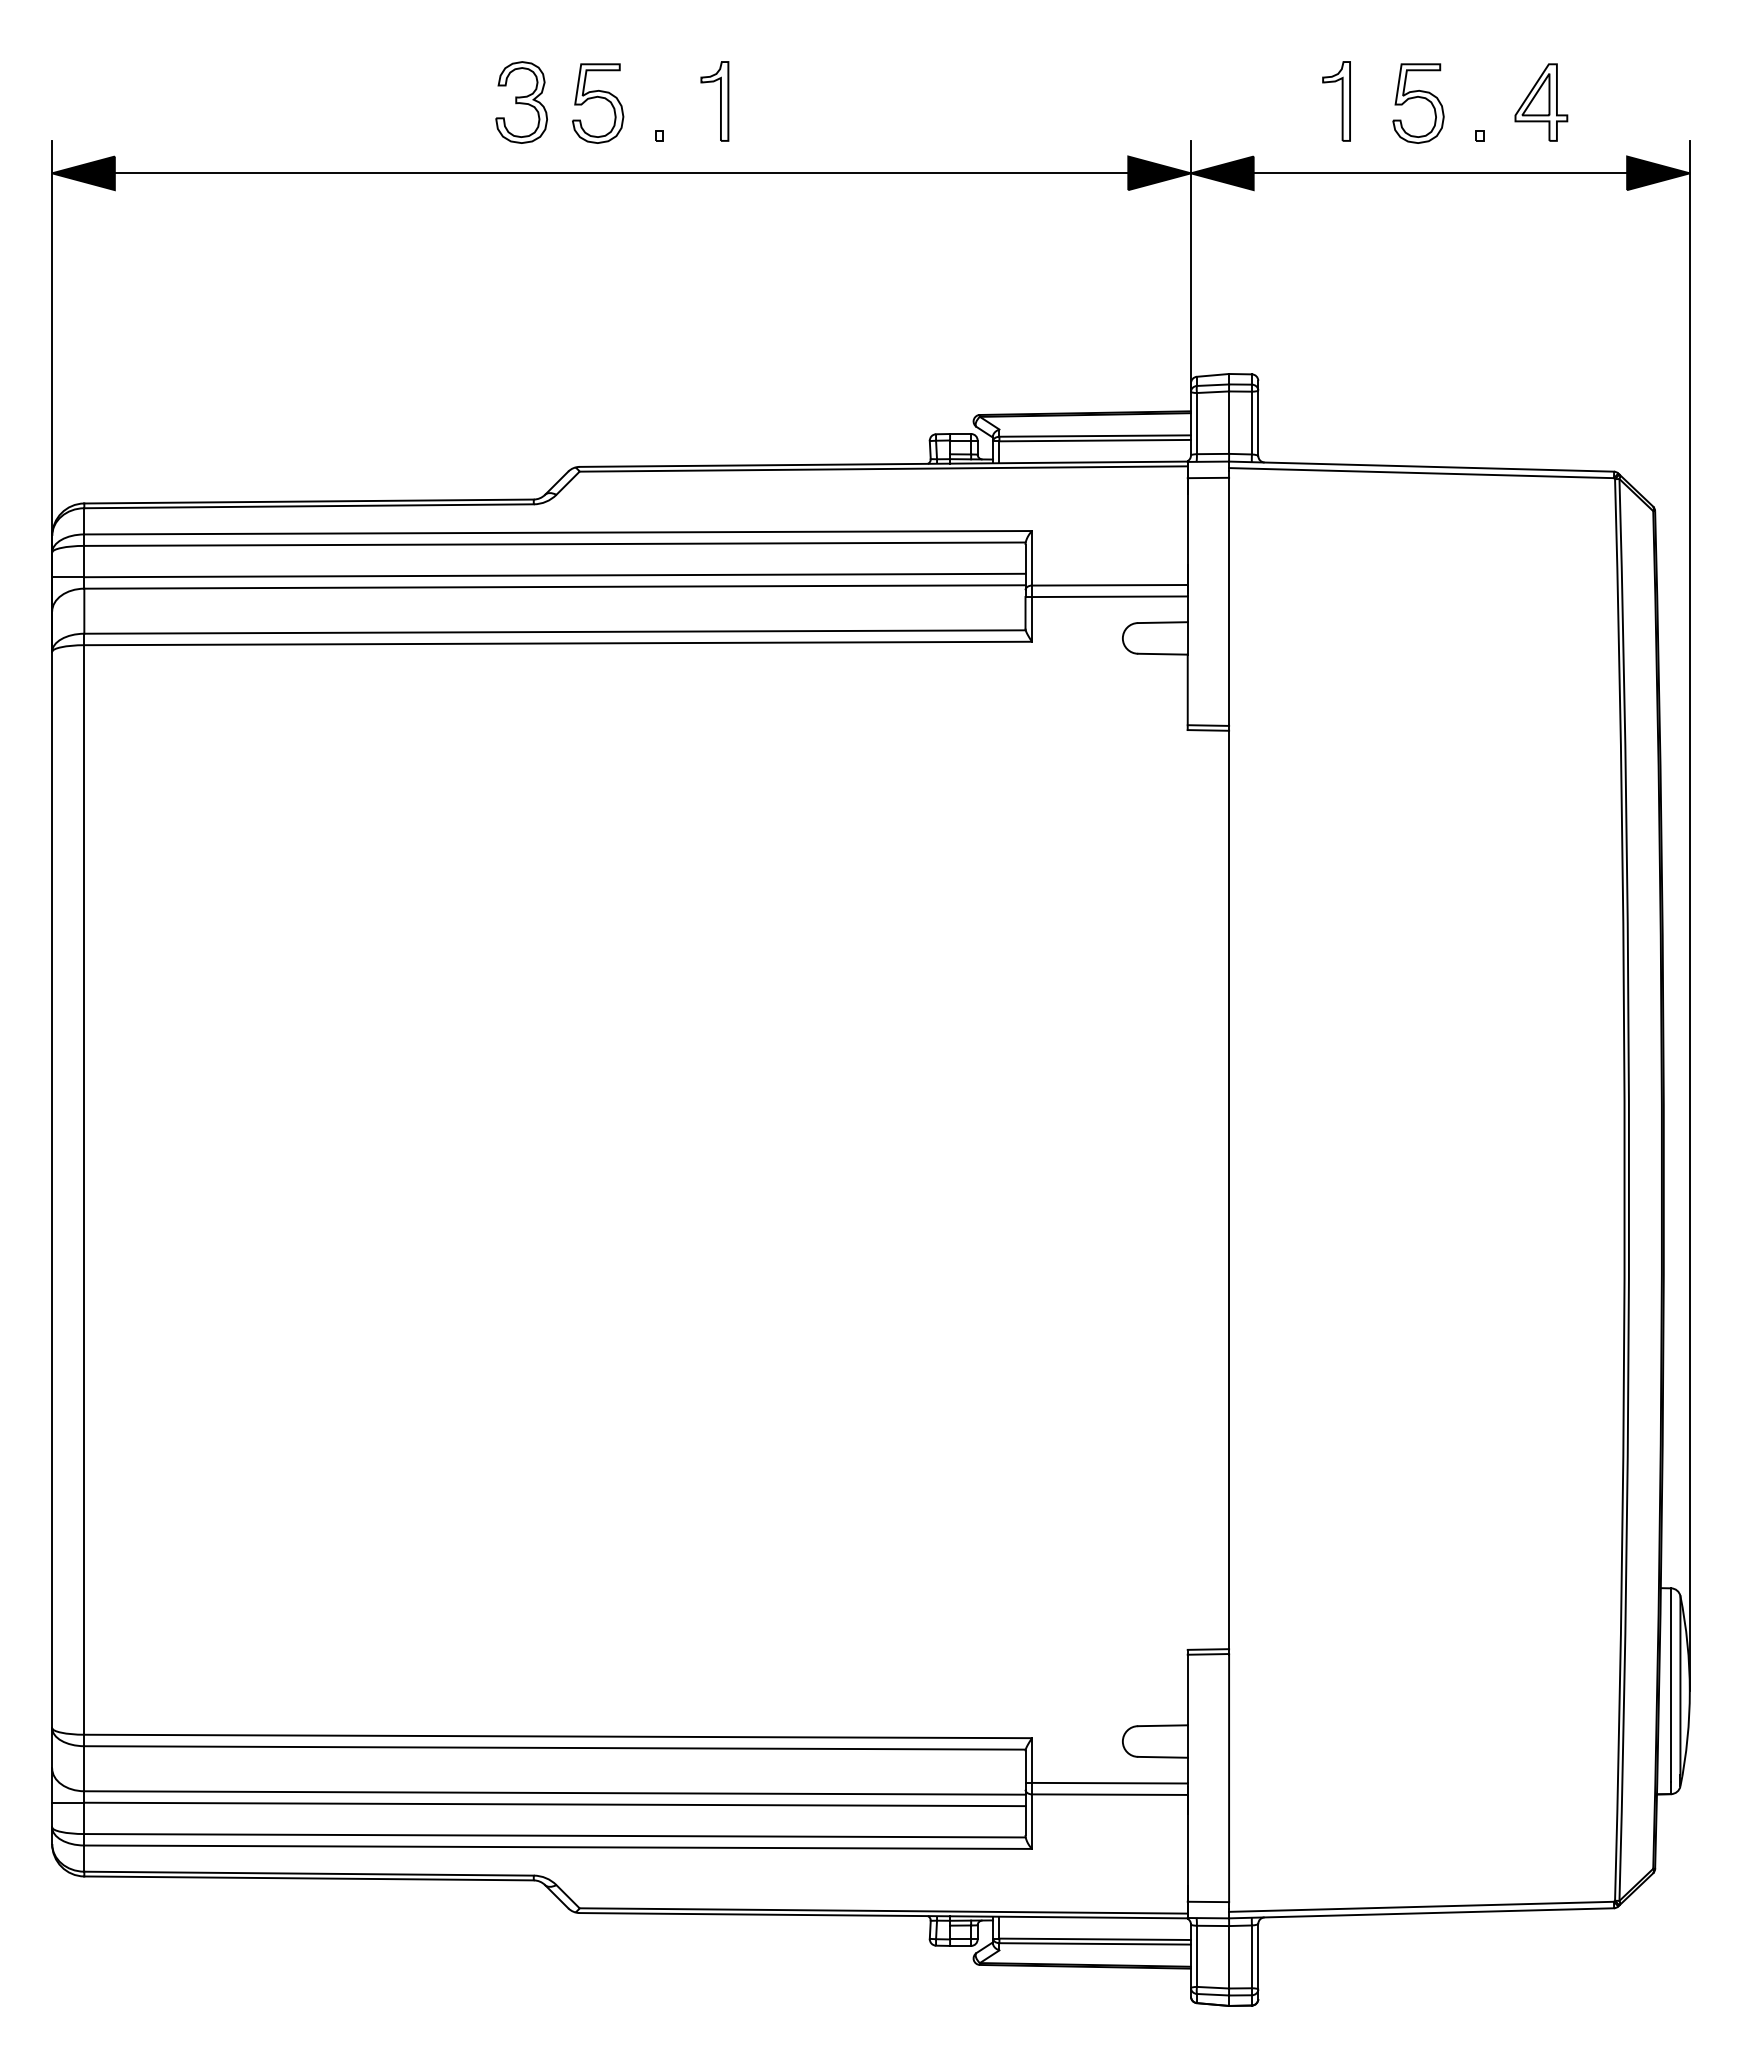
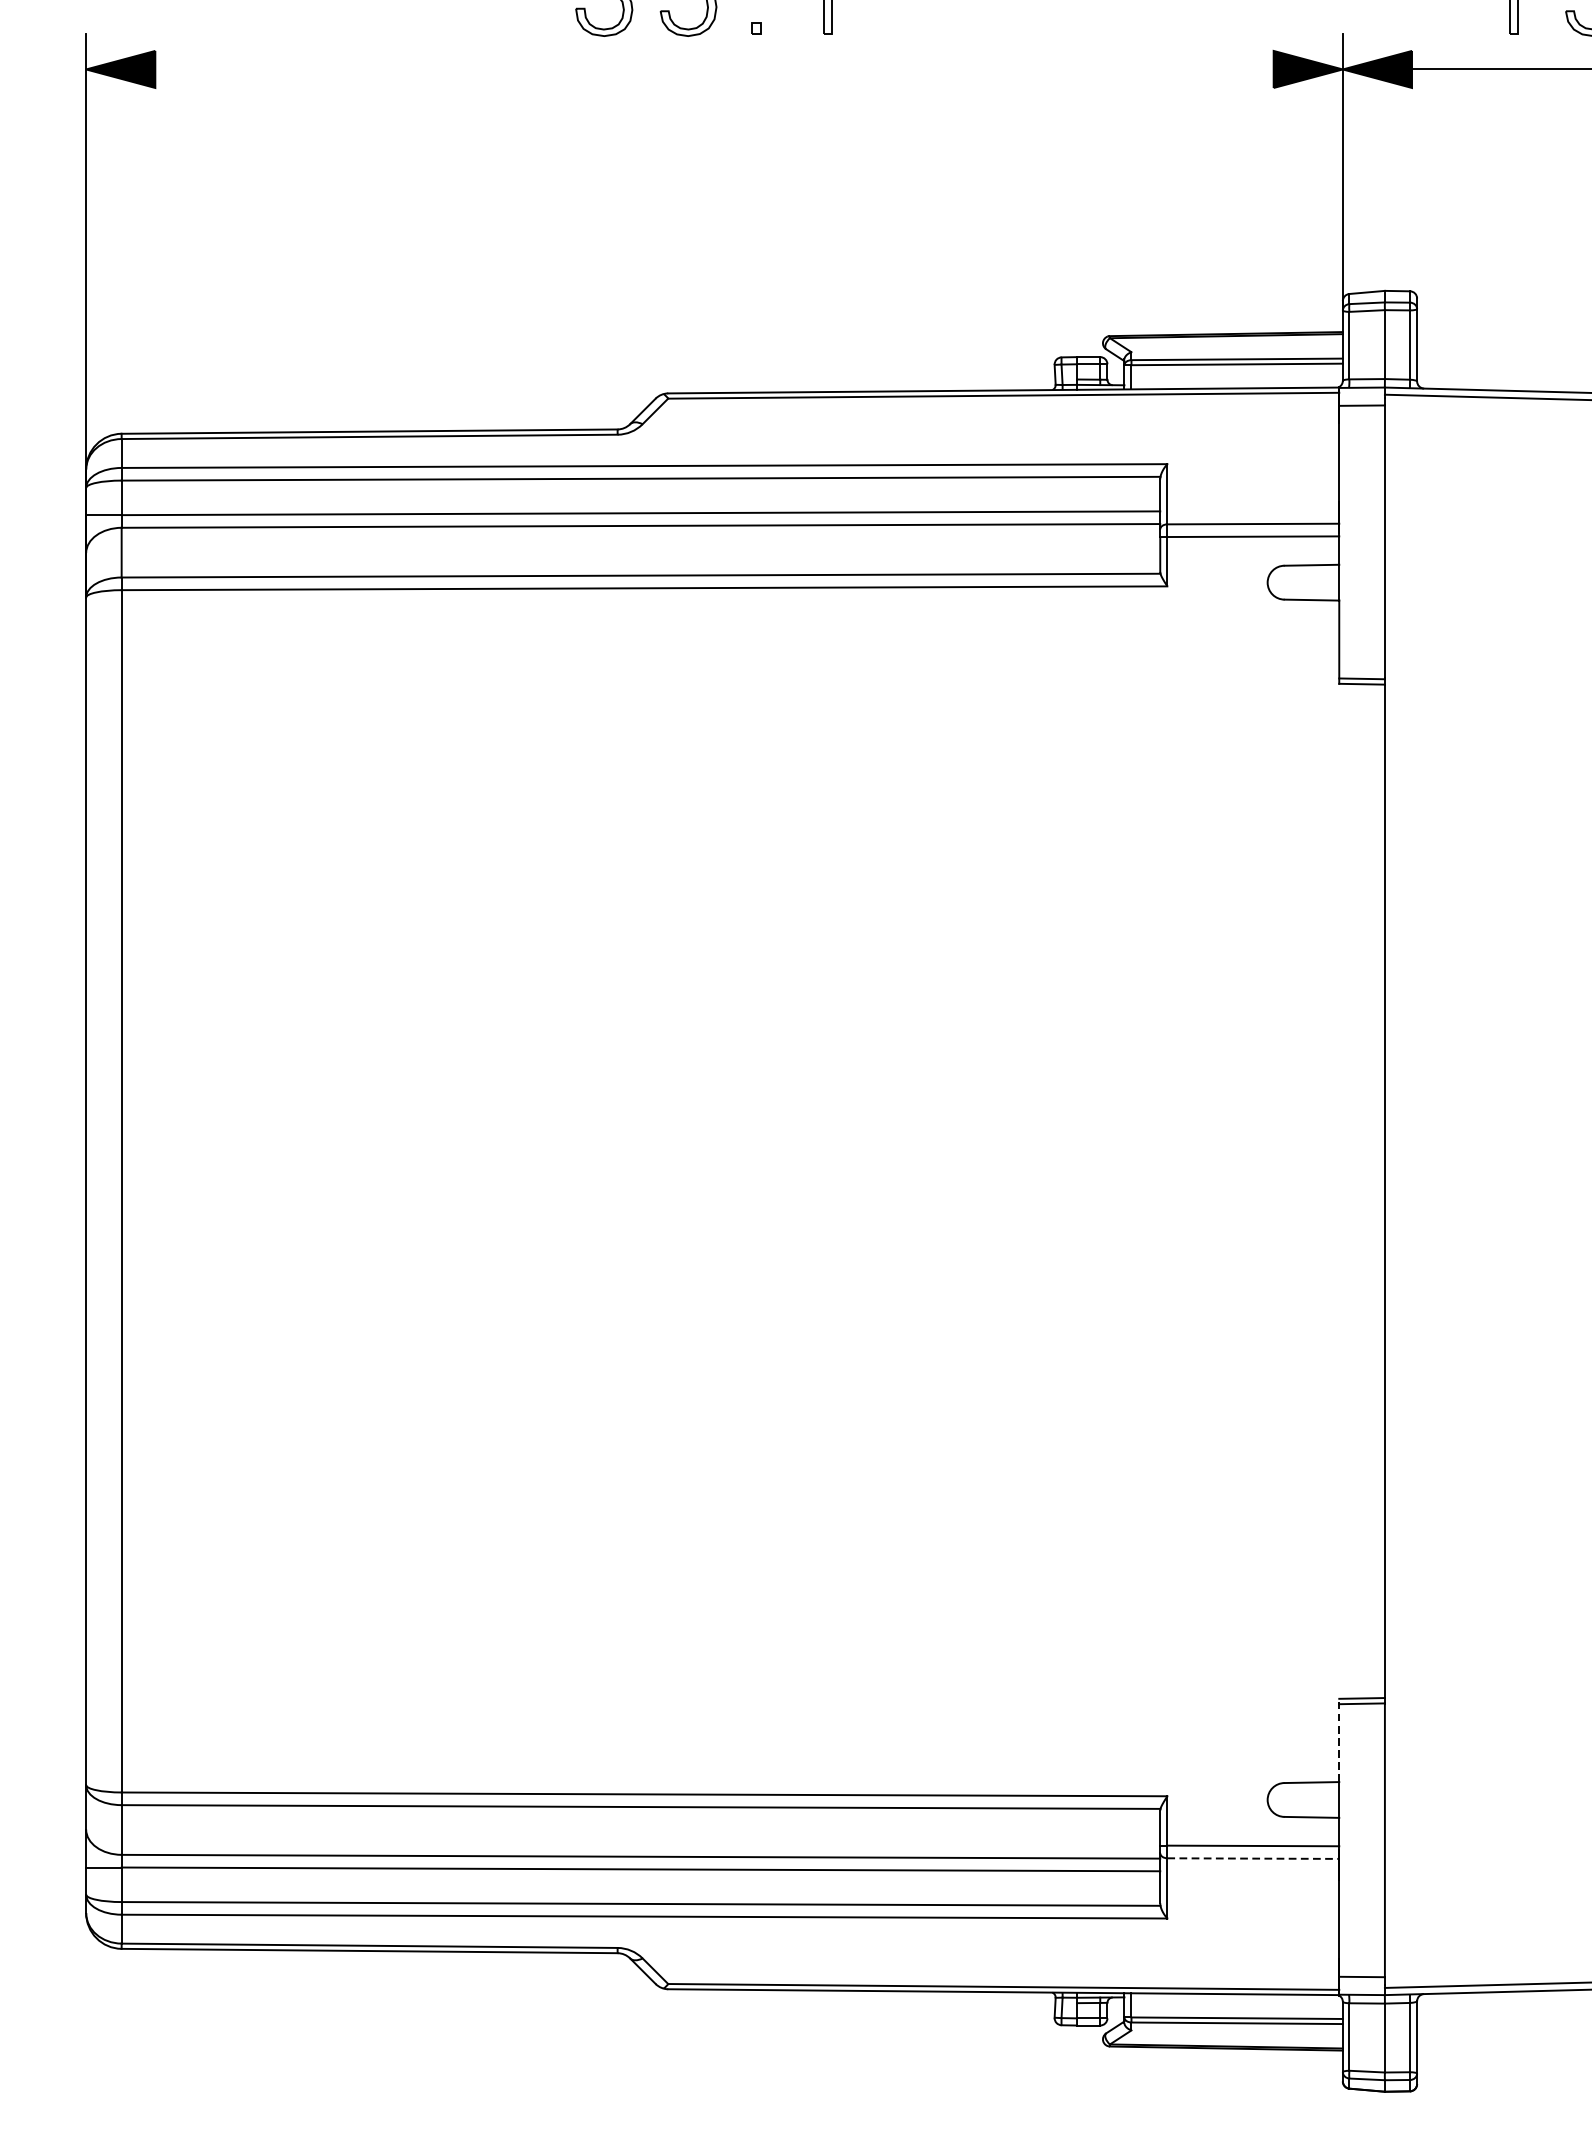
line: (621, 173) -> (714, 69), removed
line: (1187, 1687) -> (1338, 1740), solid -> dashed
line: (1109, 1794) -> (1252, 1858), solid -> dashed

